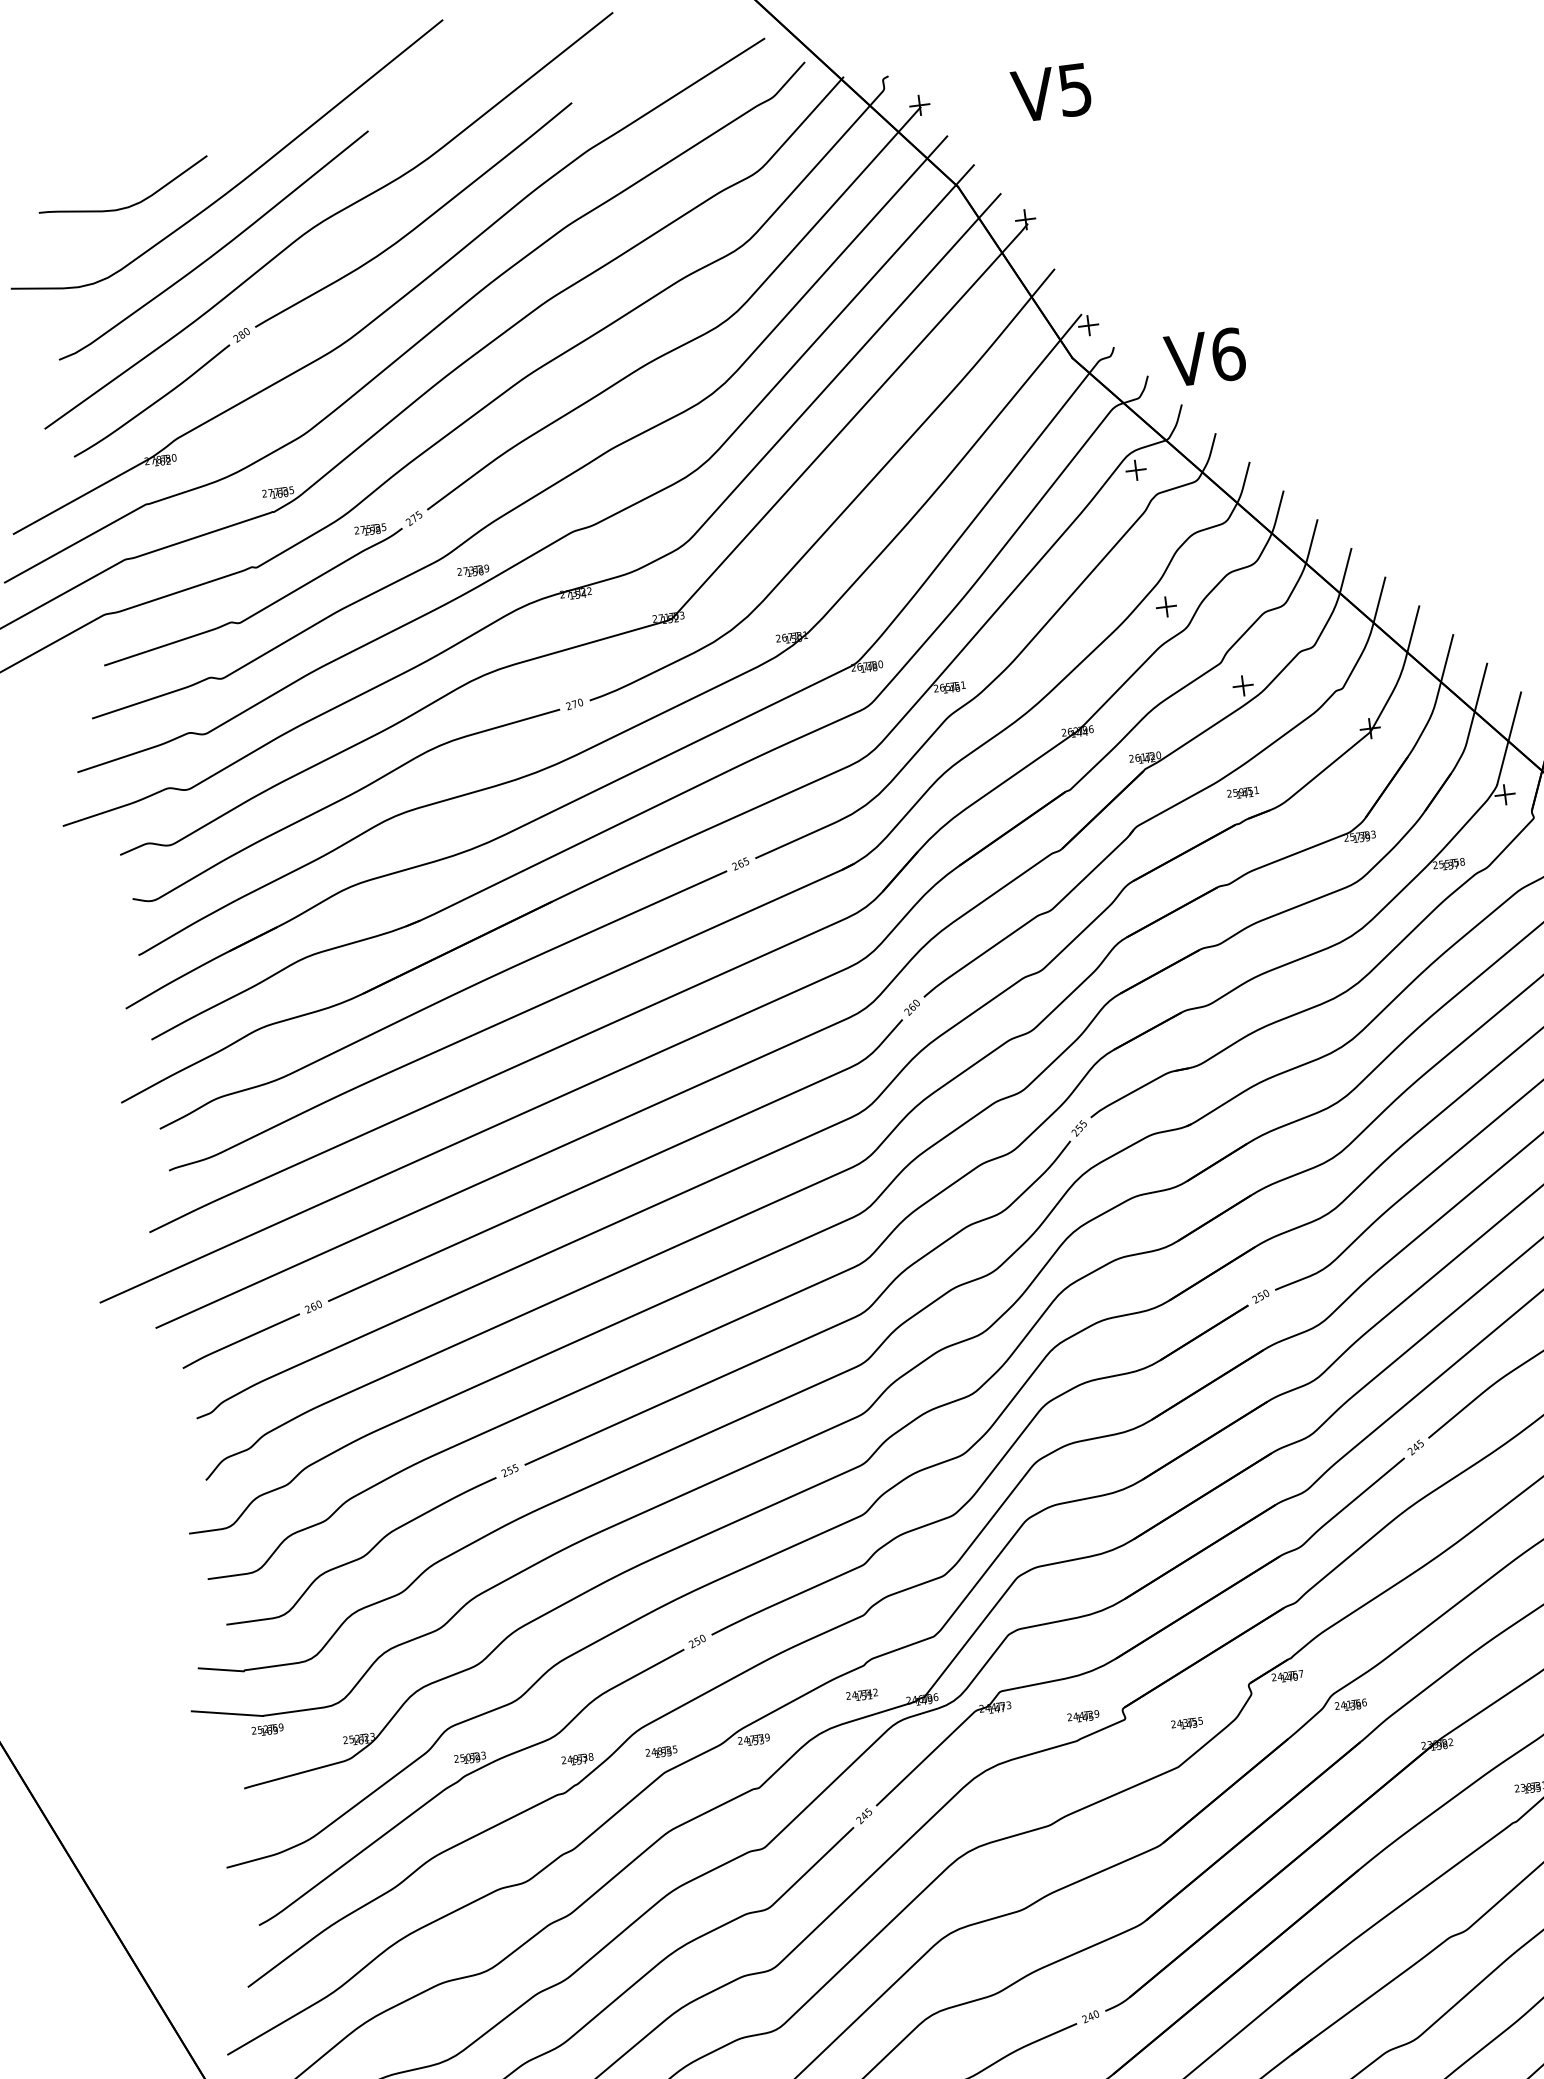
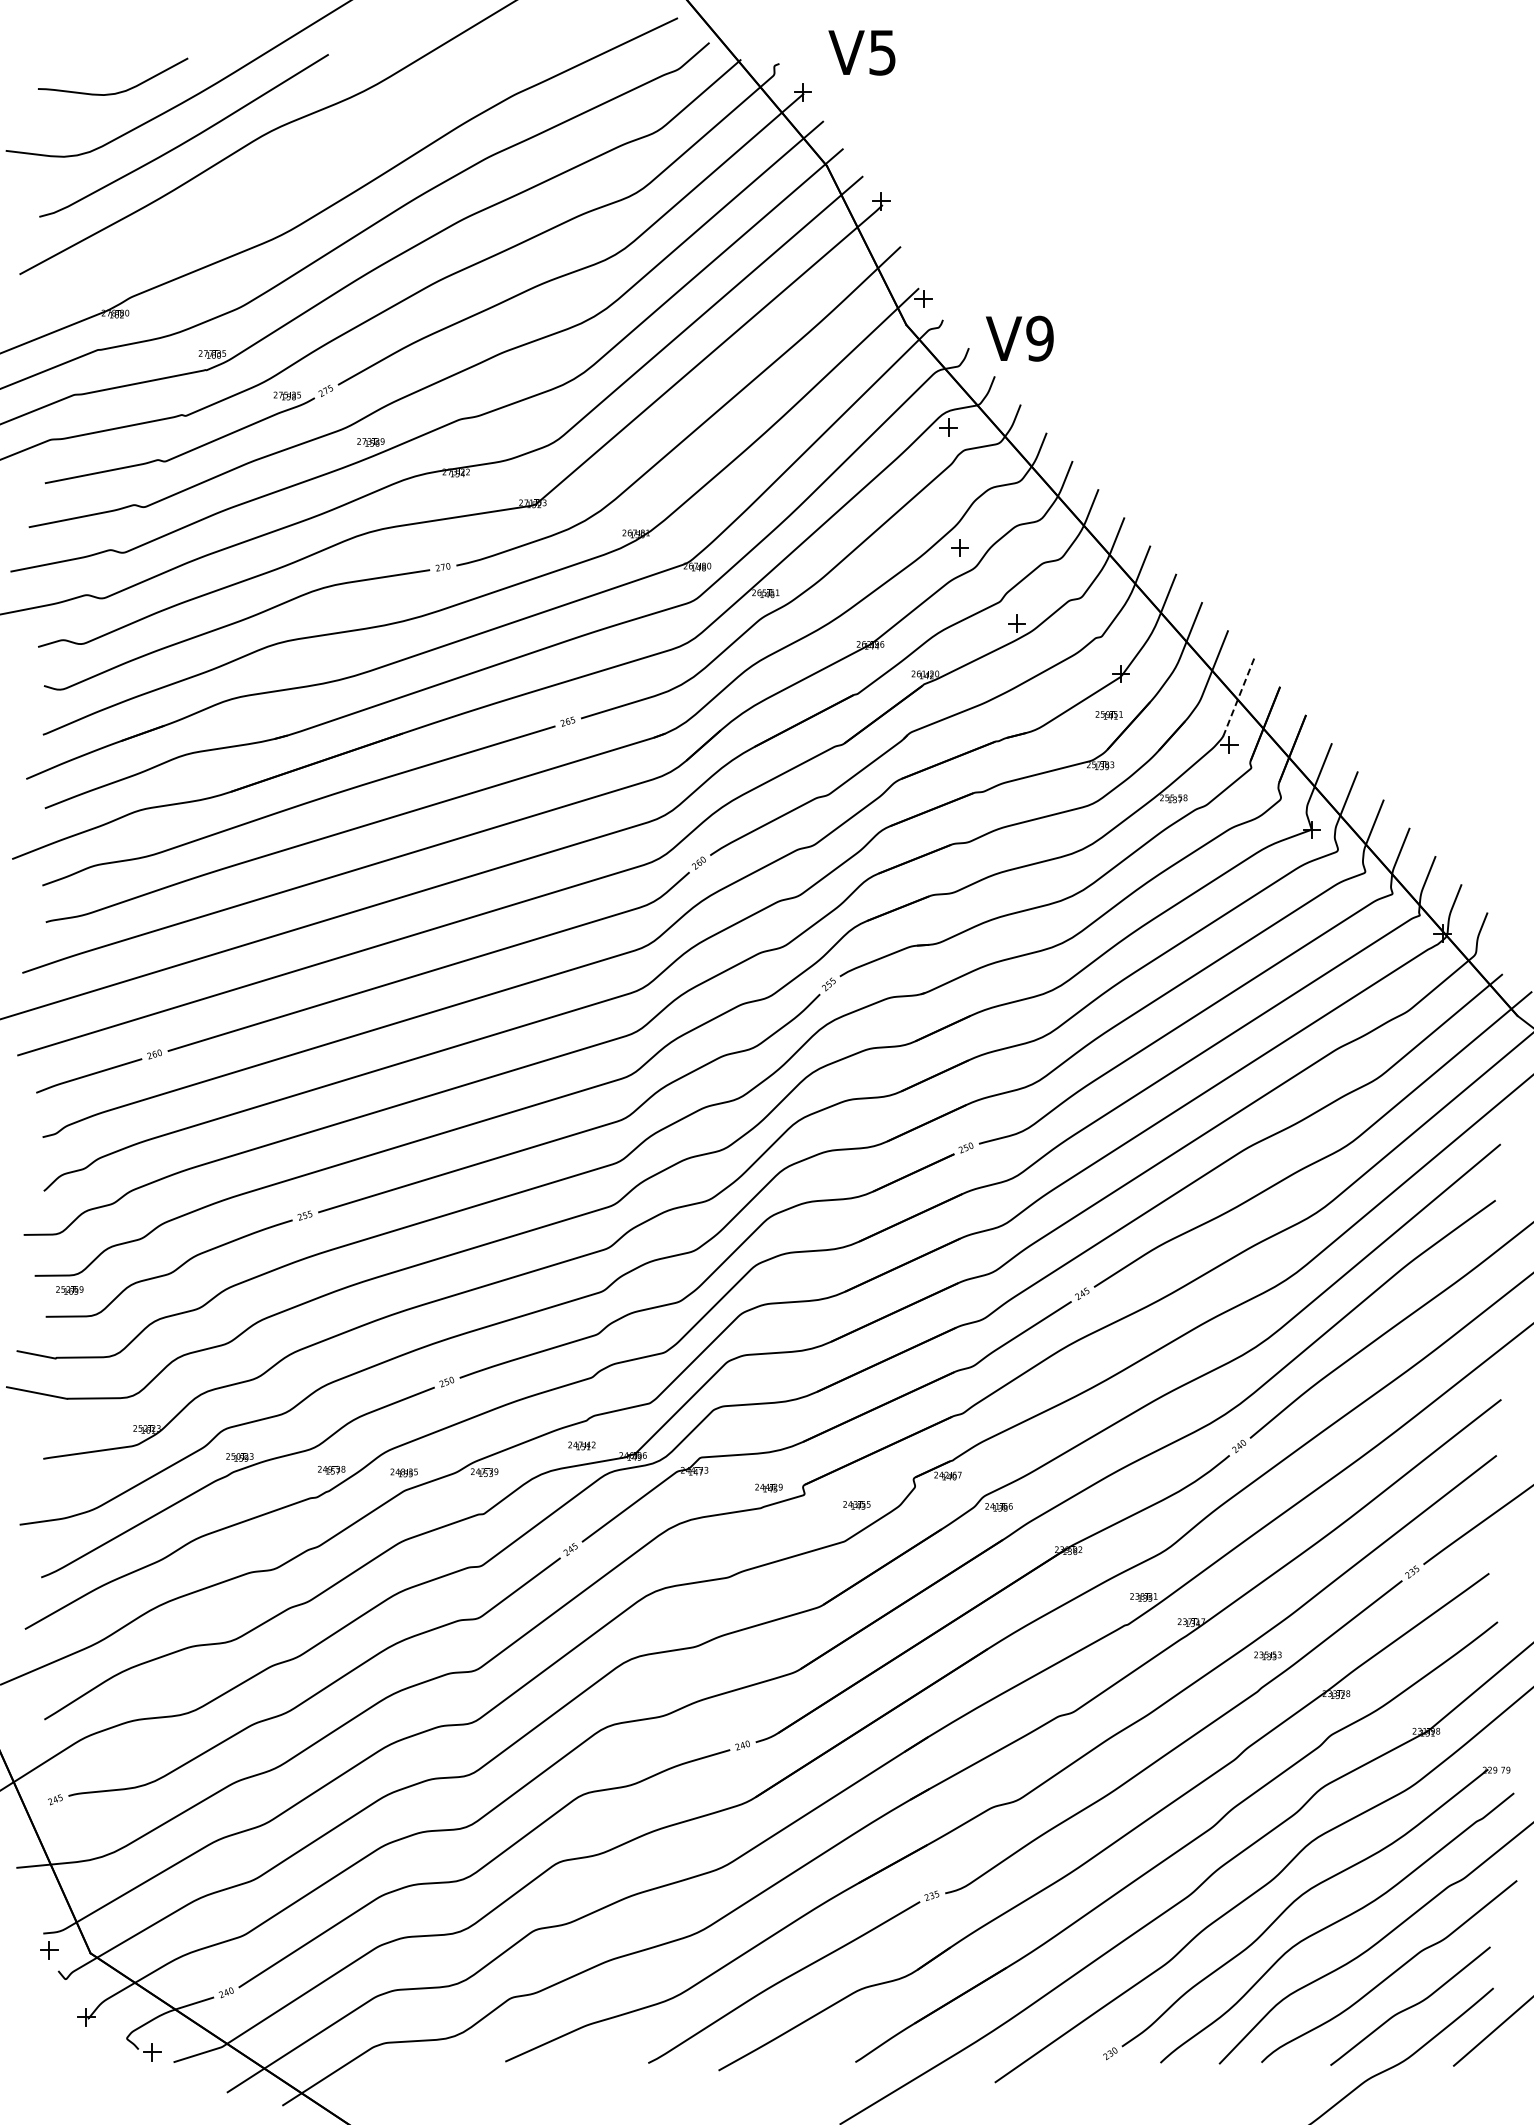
text: (1050, 92) -> (861, 52), moved
part: (324, 286) -> (274, 182), removed
text: (1228, 354) -> (1040, 338), V6 -> V9
line: (1509, 739) -> (1238, 698), solid -> dashed
text: (1242, 793) -> (1108, 715), moved
text: (267, 1730) -> (69, 1290), moved

